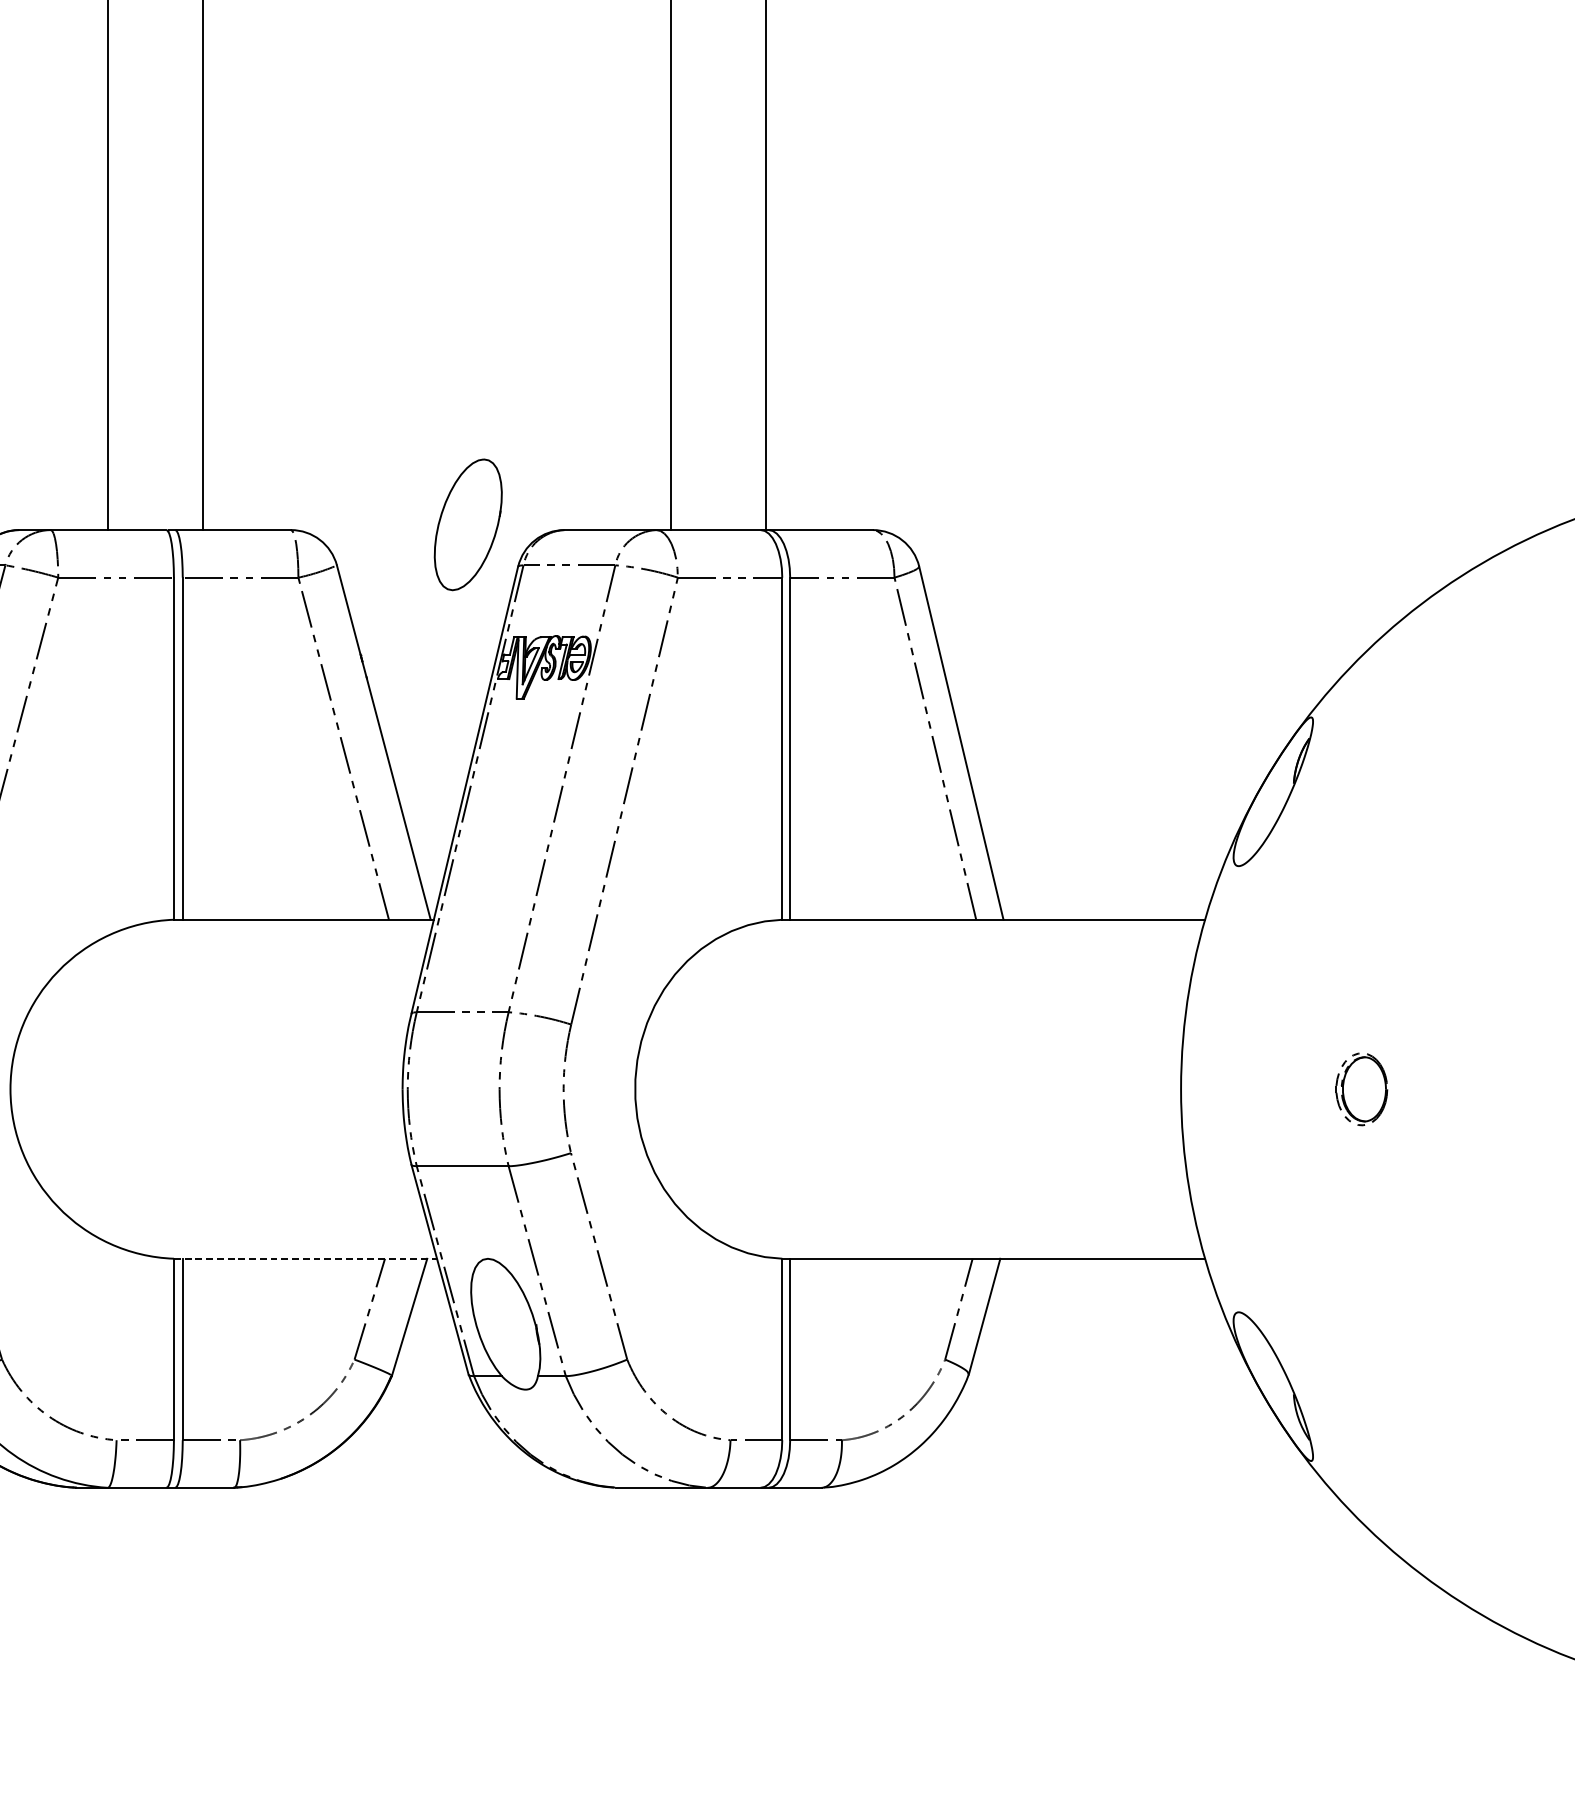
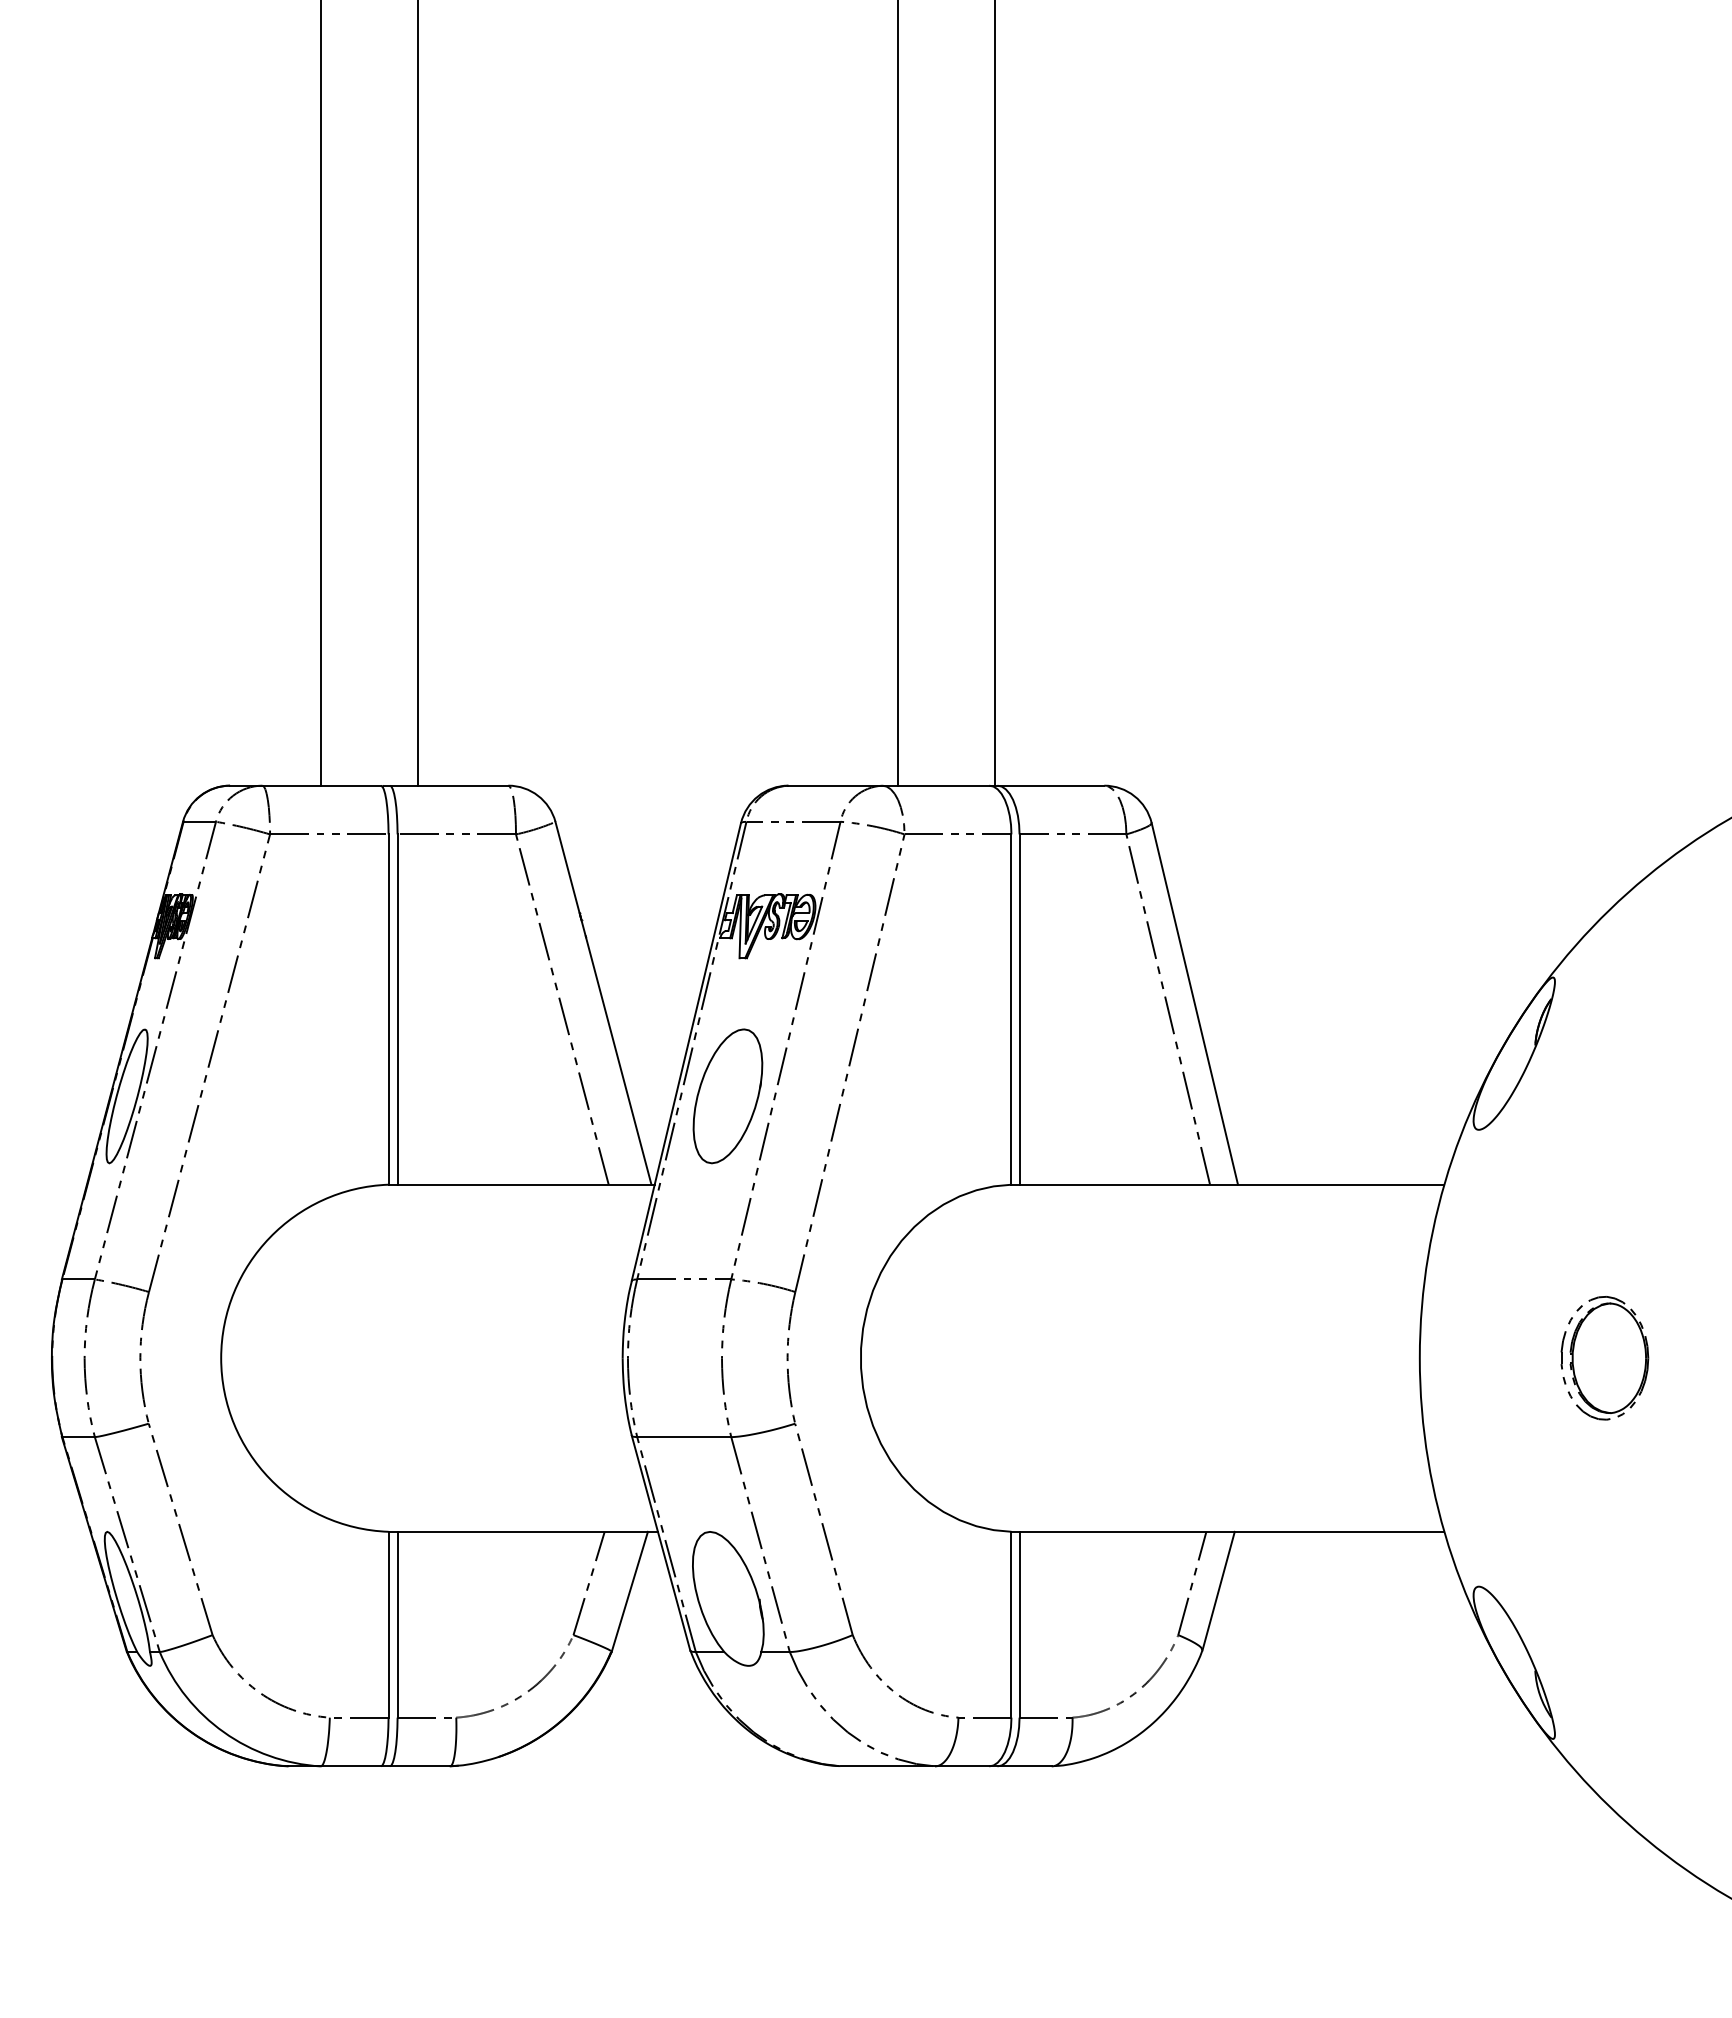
part: (467, 525) -> (727, 1096), moved
part: (1361, 1089) -> (1604, 1358), size x1.67
line: (305, 1258) -> (523, 1531), dashed -> solid

